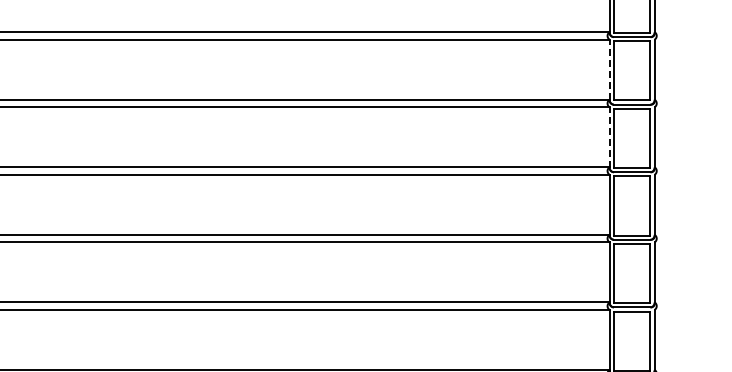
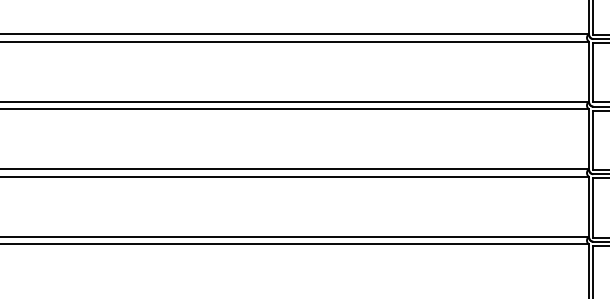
line: (609, 69) -> (588, 71), dashed -> solid
line: (609, 137) -> (588, 139), dashed -> solid

